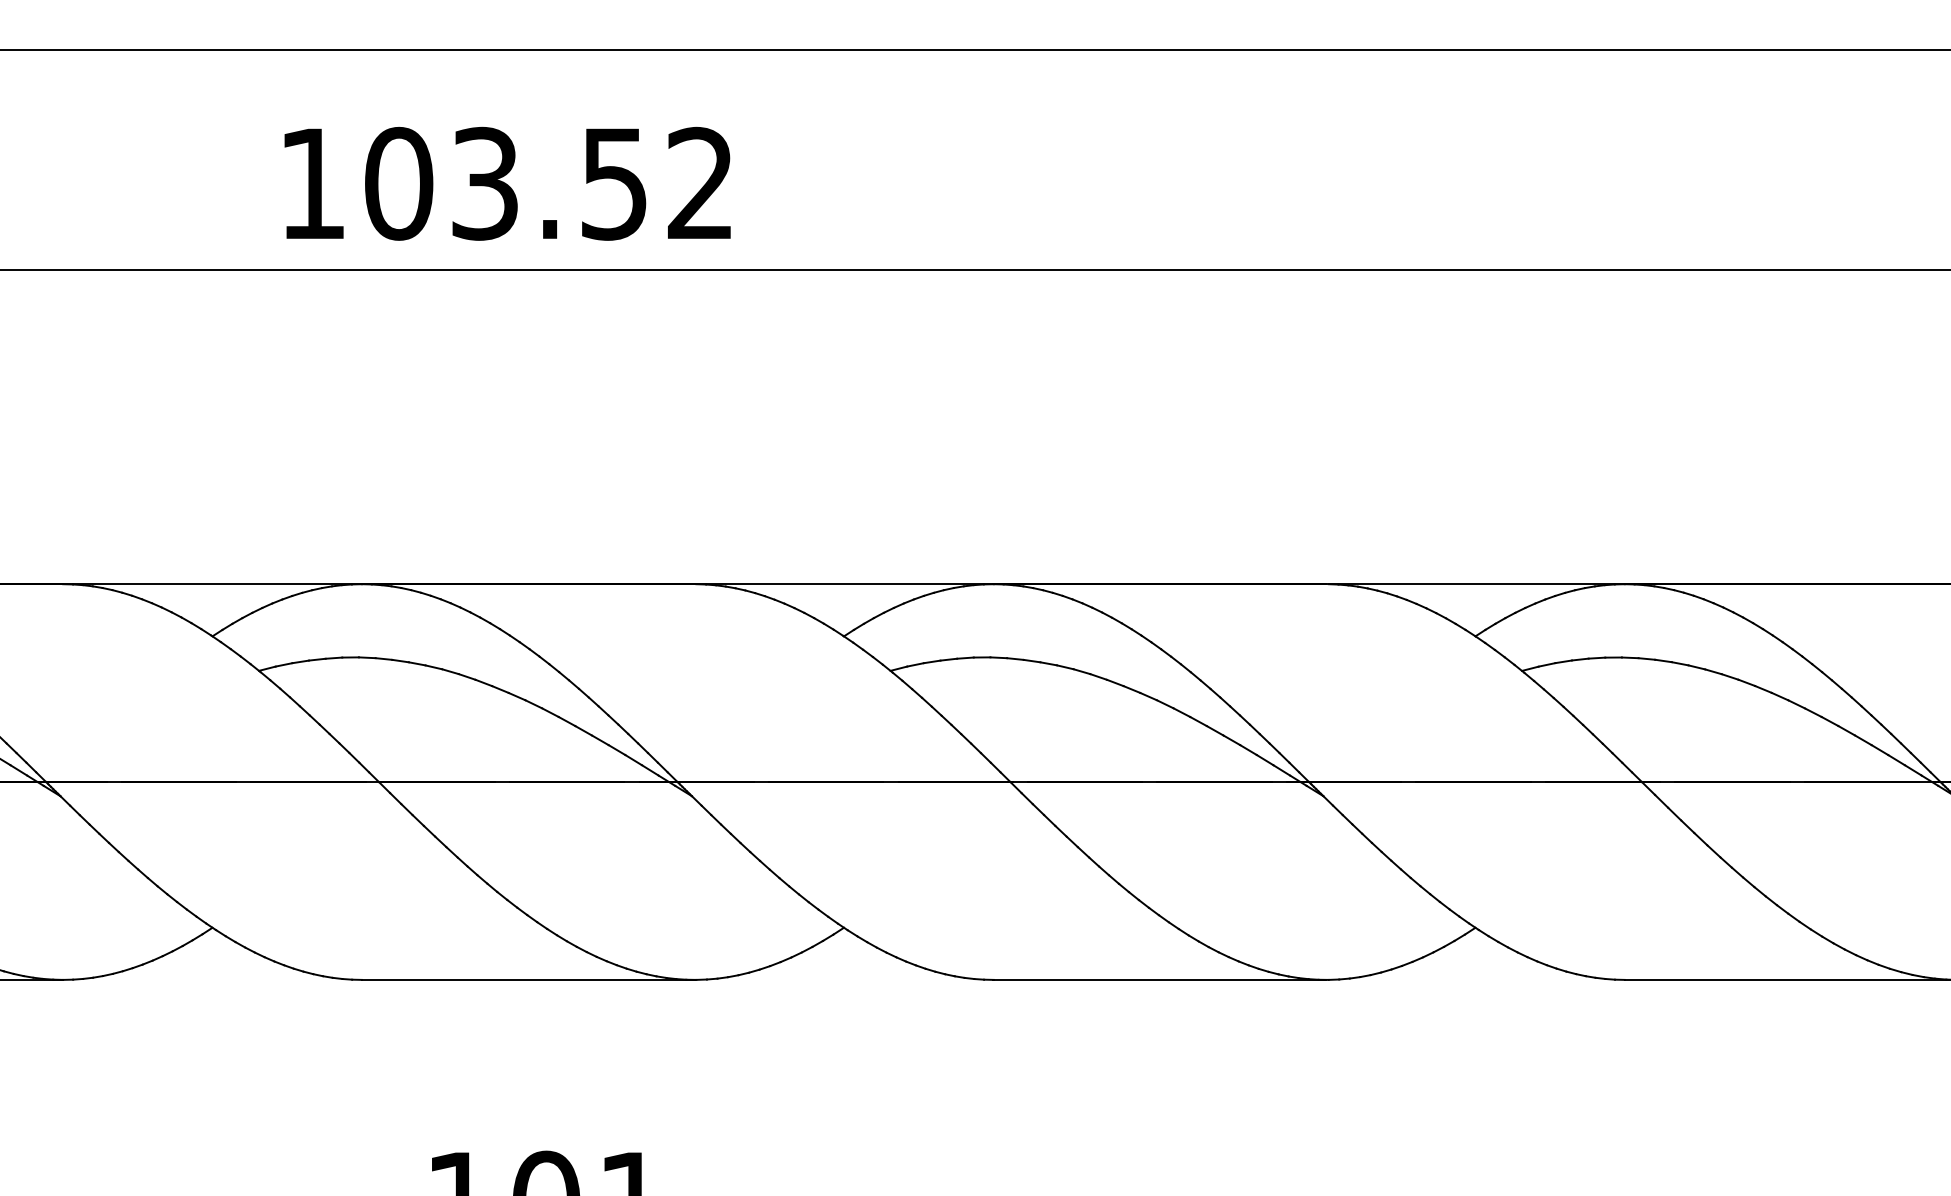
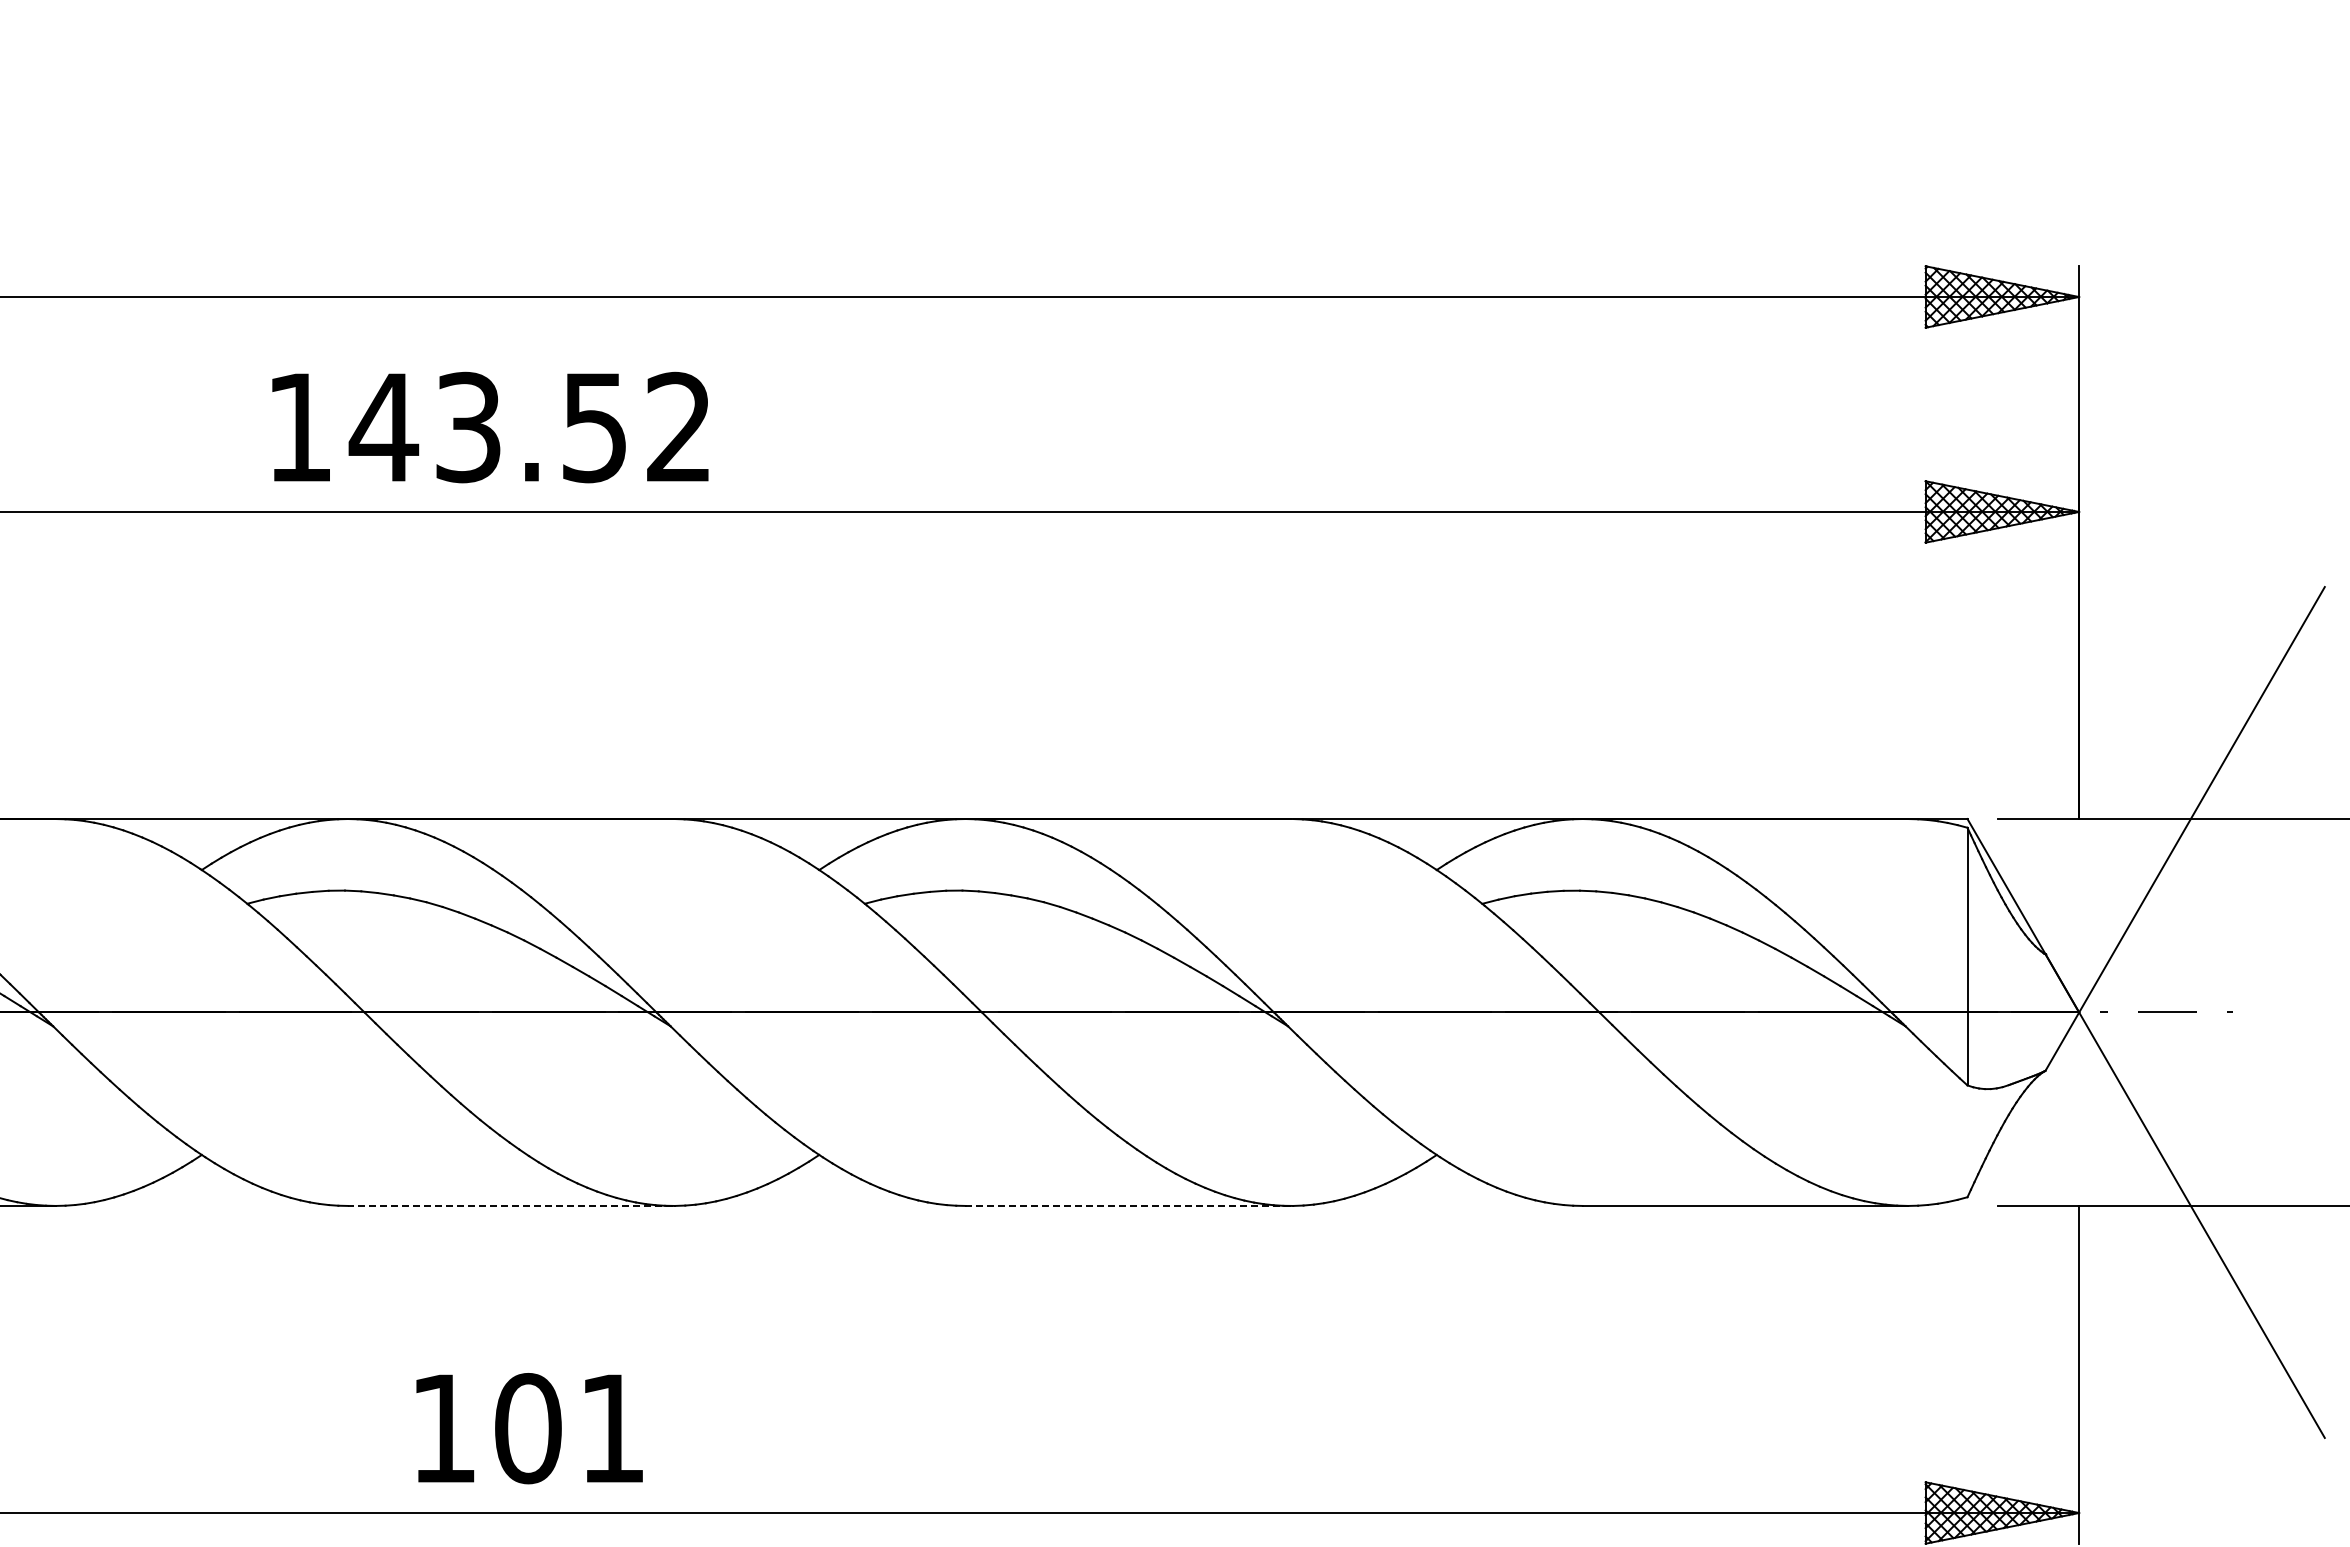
text: (398, 183) -> (383, 427), 103.52 -> 143.52
line: (528, 979) -> (510, 1205), solid -> dashed
line: (1160, 979) -> (1128, 1205), solid -> dashed

